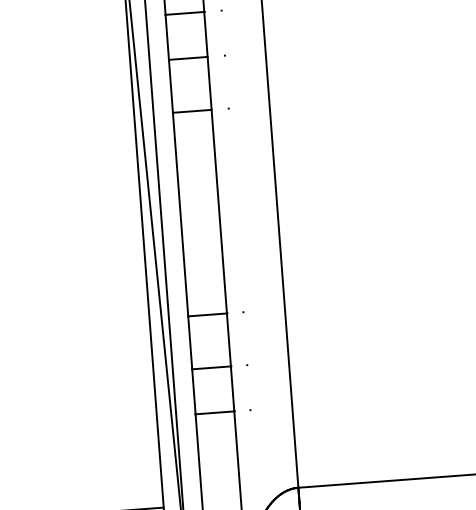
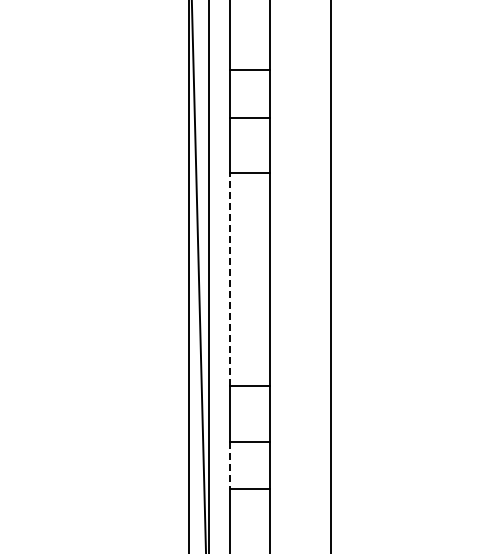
line: (180, 214) -> (229, 279), solid -> dashed
line: (193, 391) -> (229, 465), solid -> dashed

